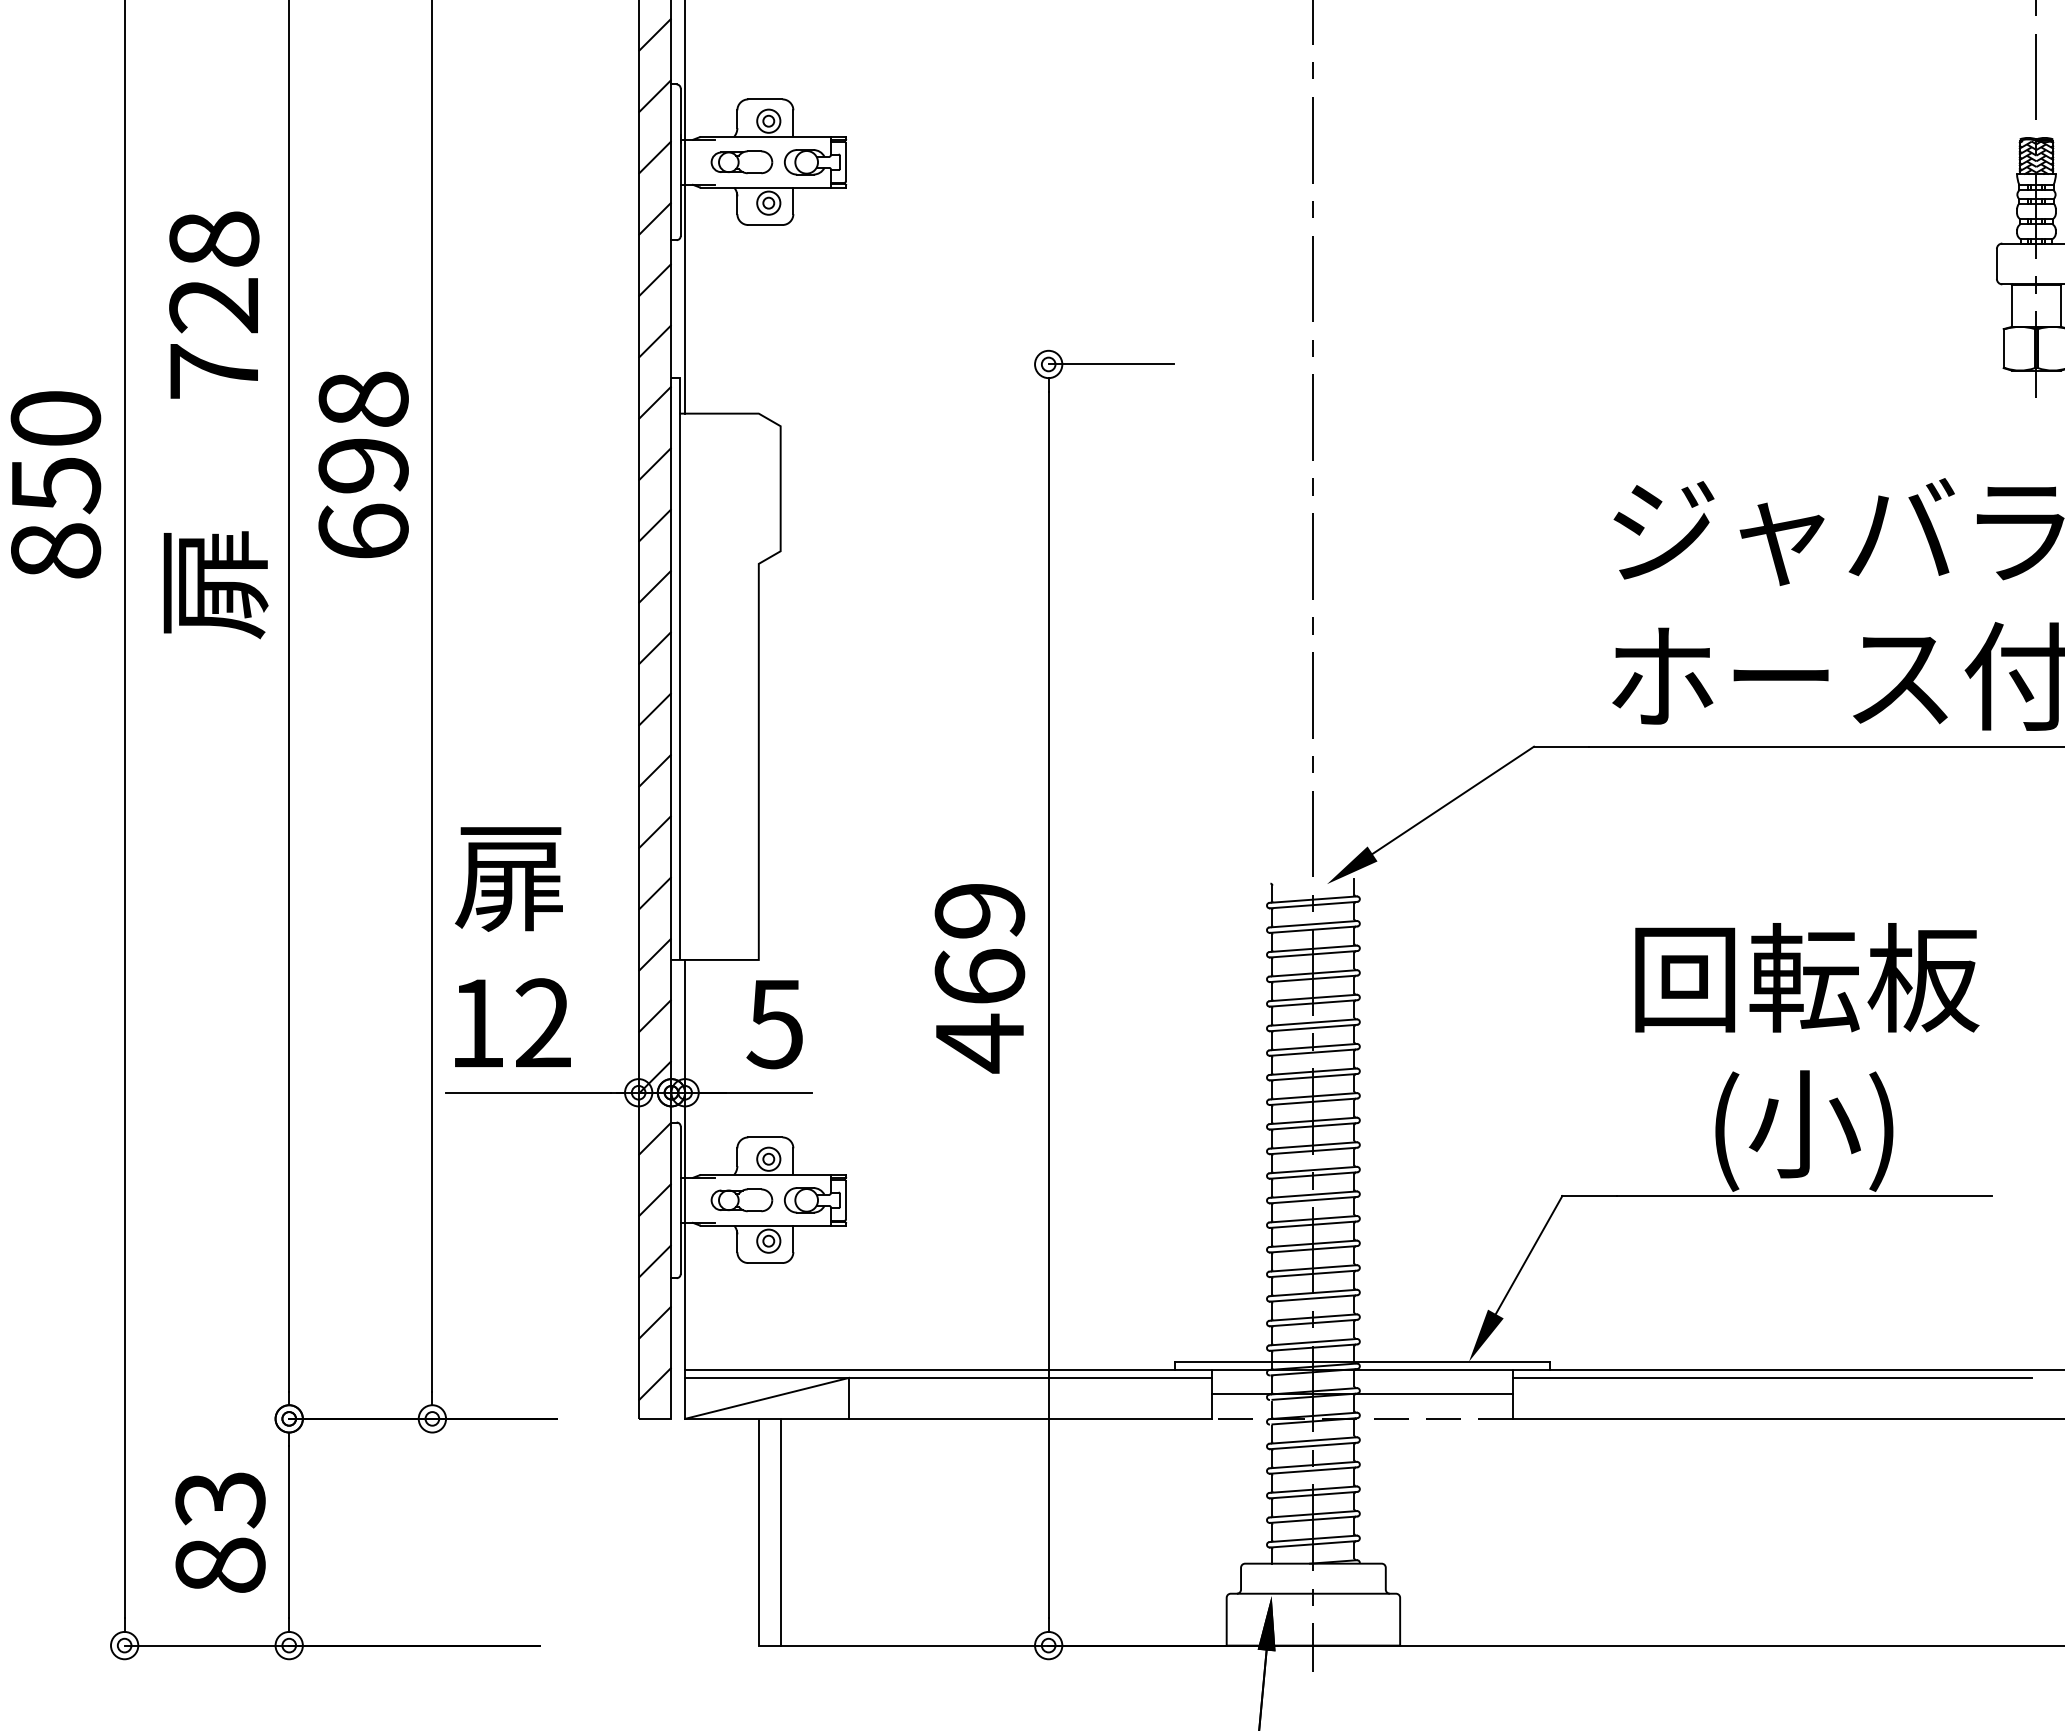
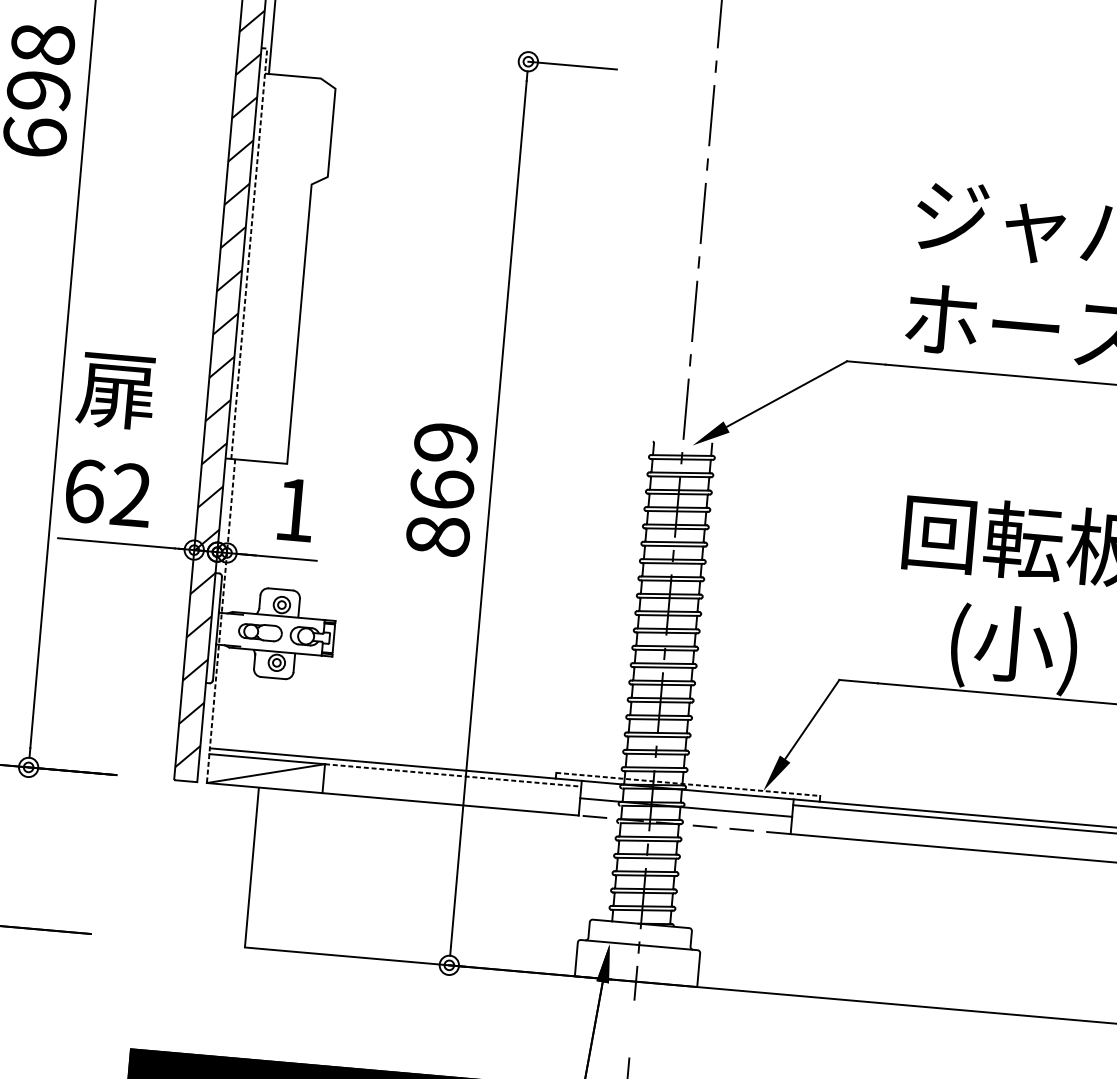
line: (679, 664) -> (249, 250), solid -> dashed
text: (478, 1023) -> (85, 491), 12 -> 62
text: (774, 1024) -> (294, 510), 5 -> 1
text: (980, 1043) -> (438, 536), 469 -> 869
line: (685, 1189) -> (221, 621), solid -> dashed
line: (1363, 1361) -> (688, 784), solid -> dashed
line: (1030, 1377) -> (453, 775), solid -> dashed
line: (780, 1531) -> (267, 868), removed

